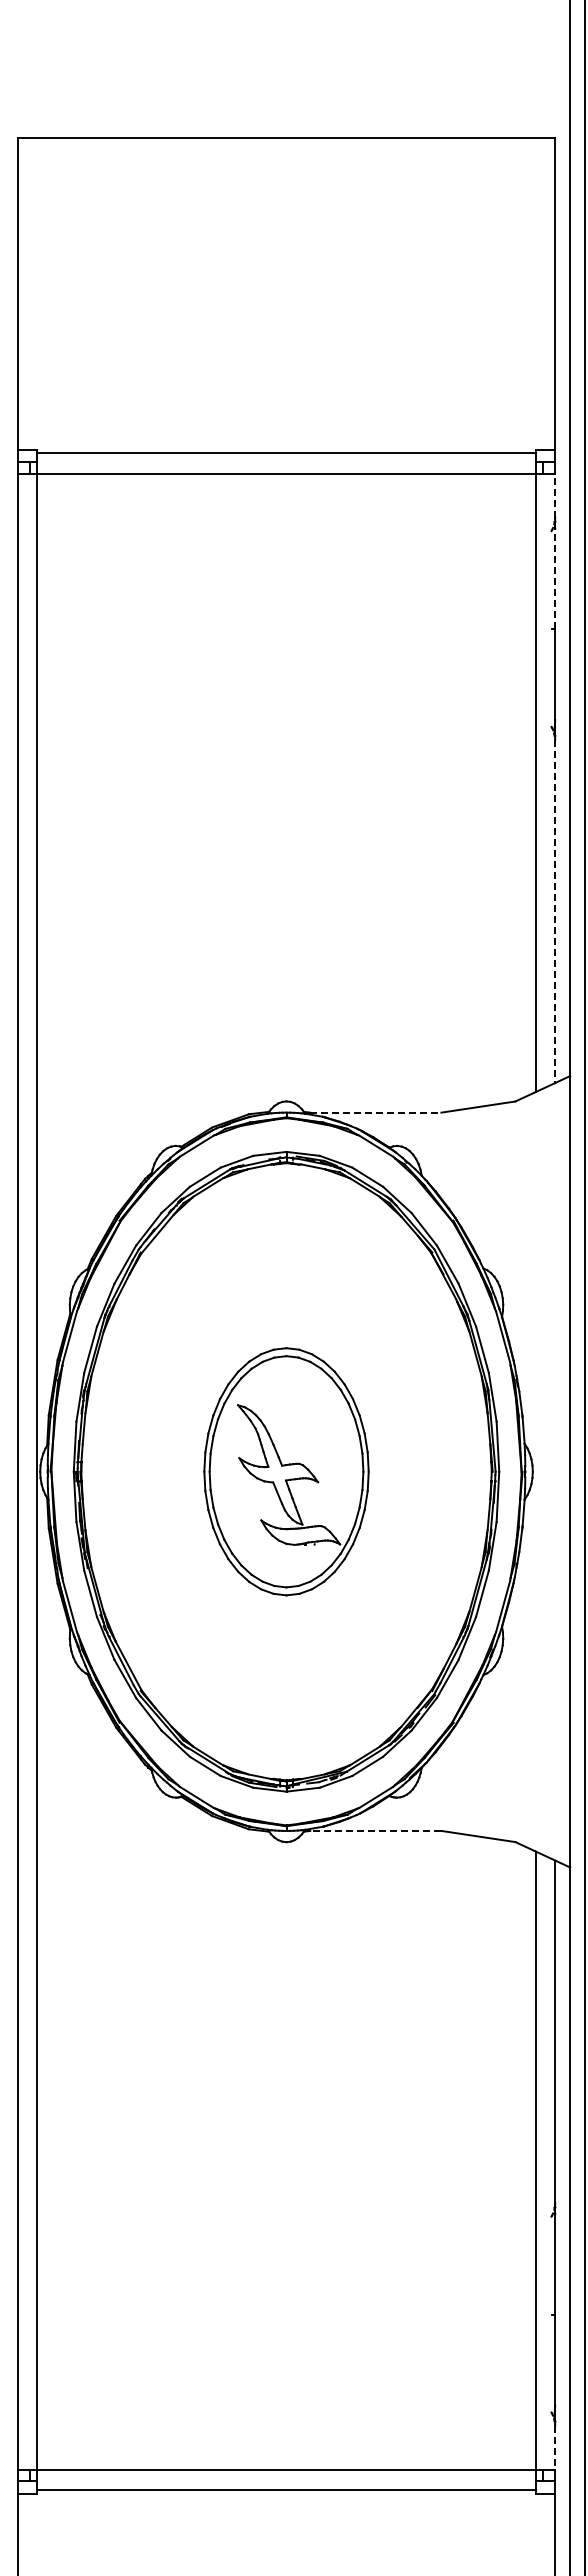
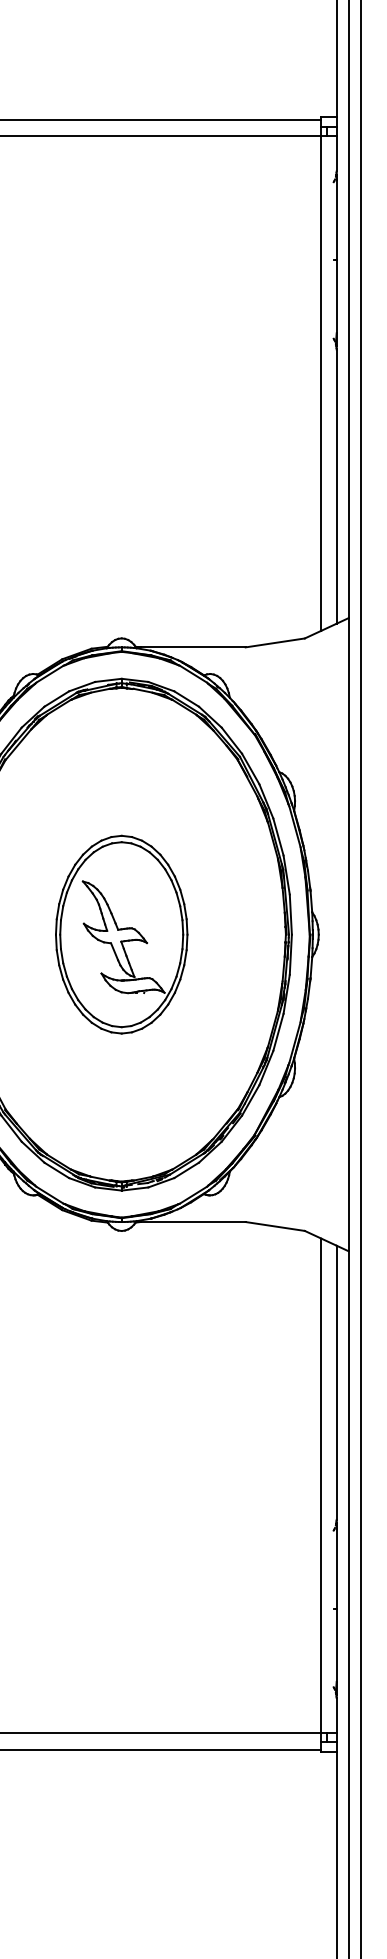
line: (555, 495) -> (336, 153), dashed -> solid
line: (555, 578) -> (336, 220), dashed -> solid
line: (555, 912) -> (336, 487), dashed -> solid
line: (375, 1112) -> (192, 647), dashed -> solid
line: (375, 1830) -> (192, 1221), dashed -> solid
line: (555, 2448) -> (336, 1716), dashed -> solid

